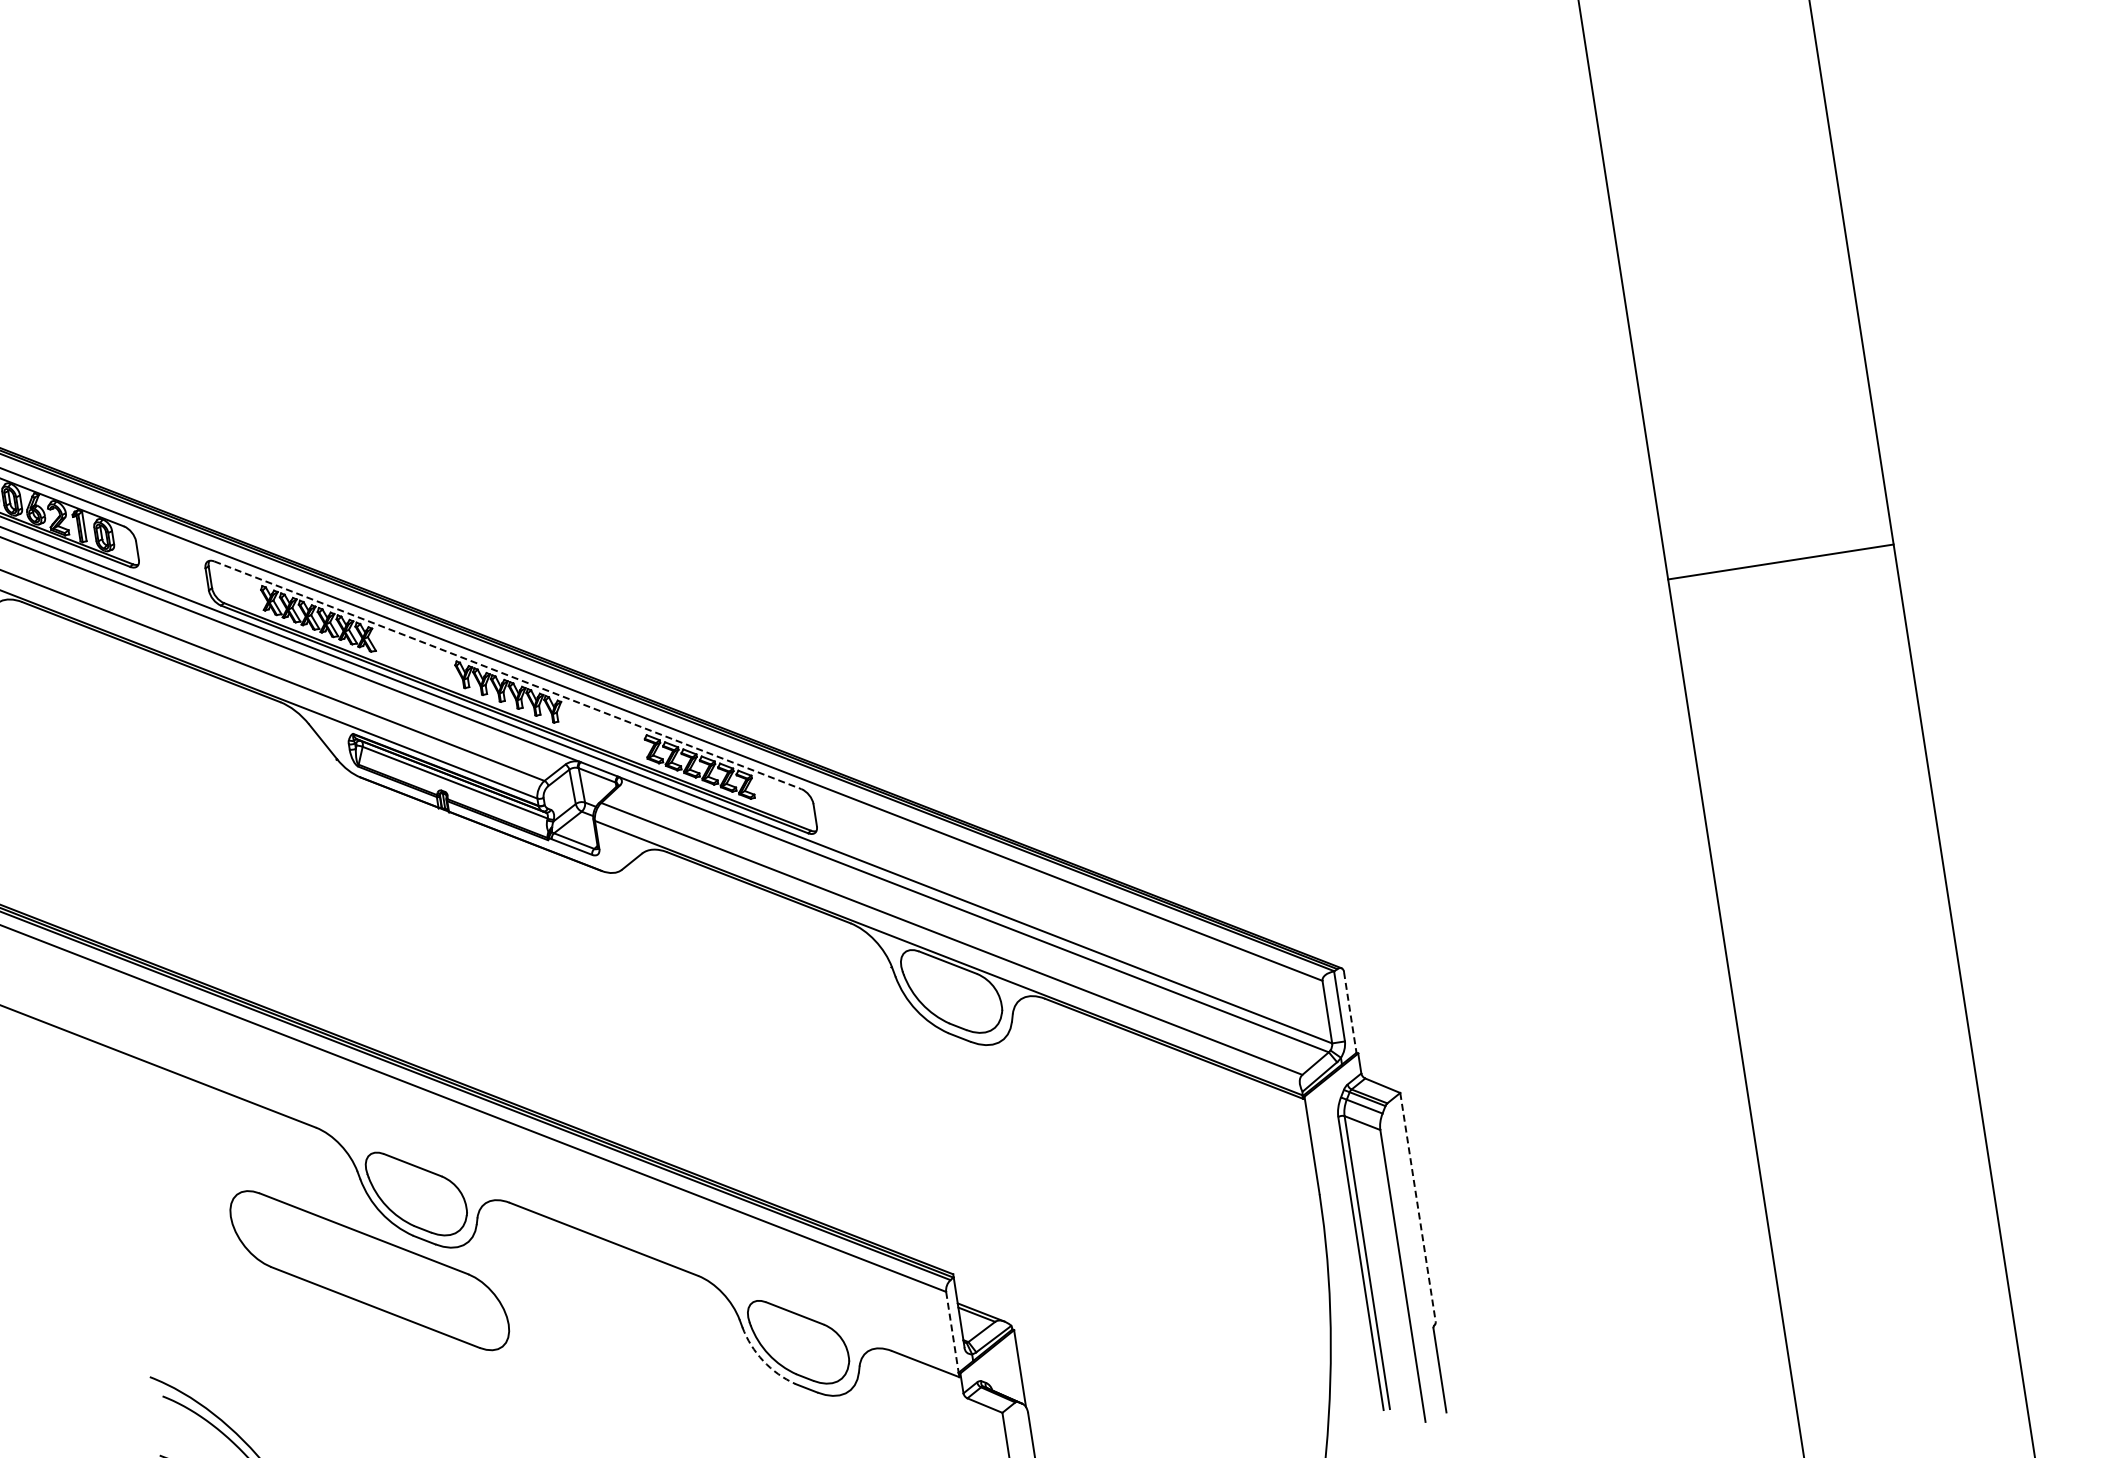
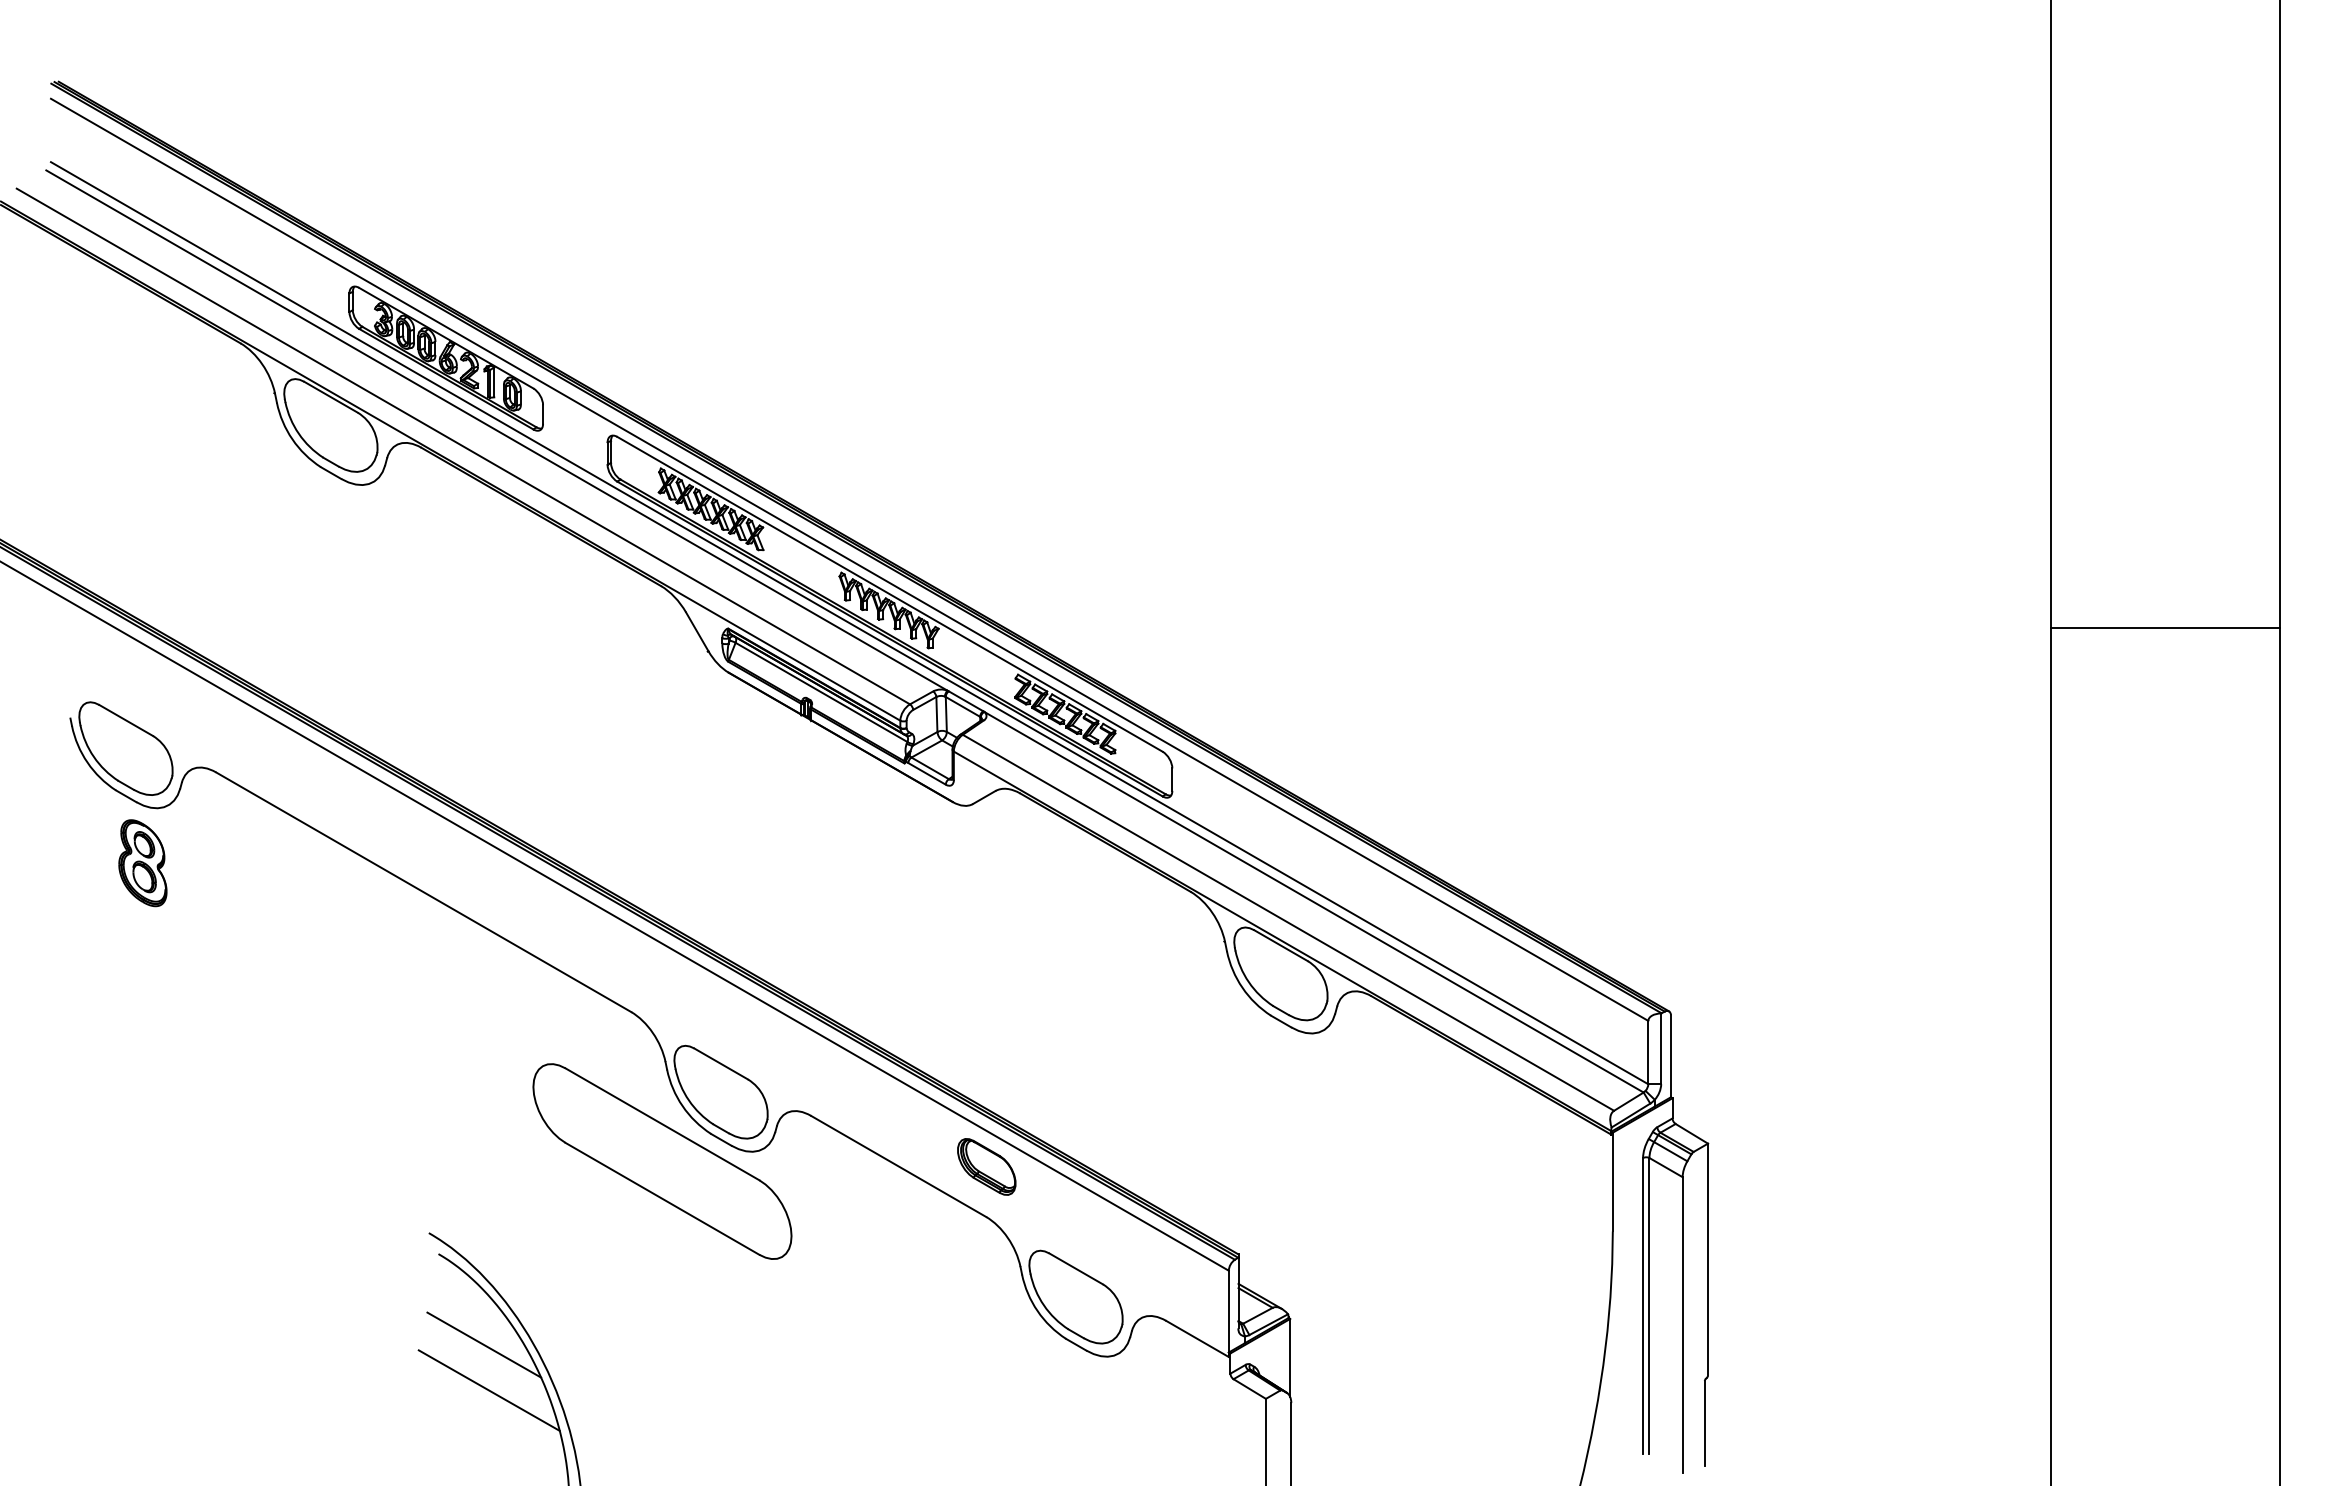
line: (1781, 562) -> (2165, 628), moved
line: (507, 675) -> (889, 594), dashed -> solid
line: (1349, 1012) -> (1670, 1056), dashed -> solid
line: (1418, 1207) -> (1708, 1259), dashed -> solid
part: (690, 1225) -> (986, 1166), added
line: (952, 1335) -> (1228, 1314), dashed -> solid
arc: (763, 1361) -> (1037, 1311), dashed -> solid

